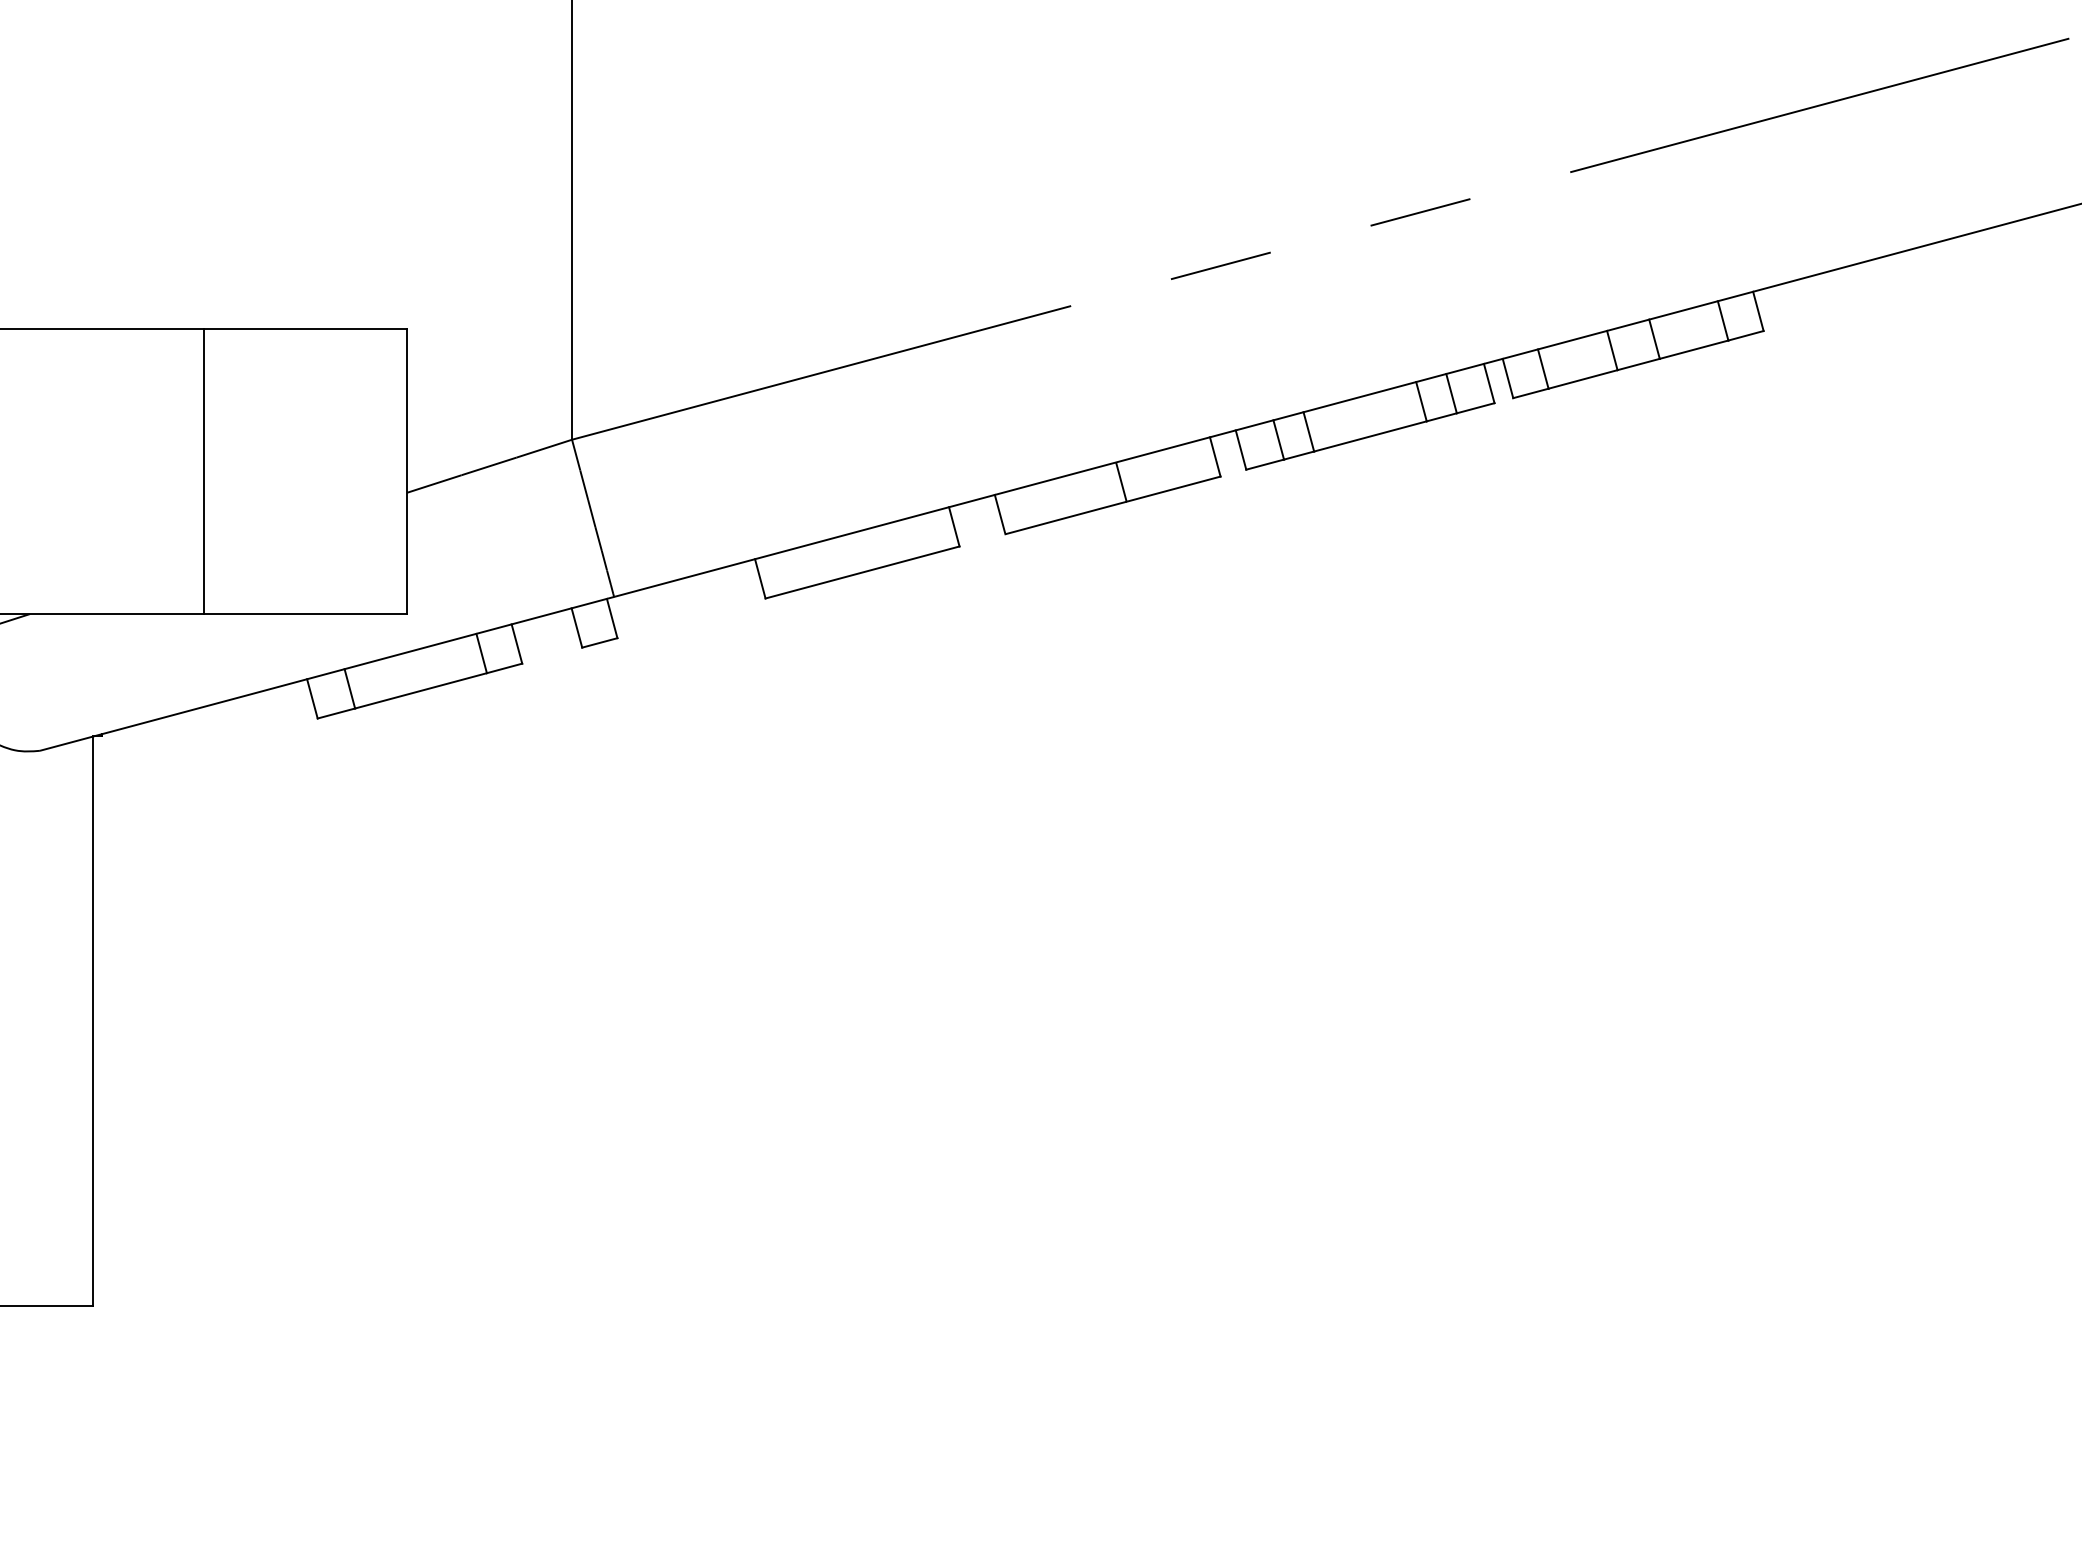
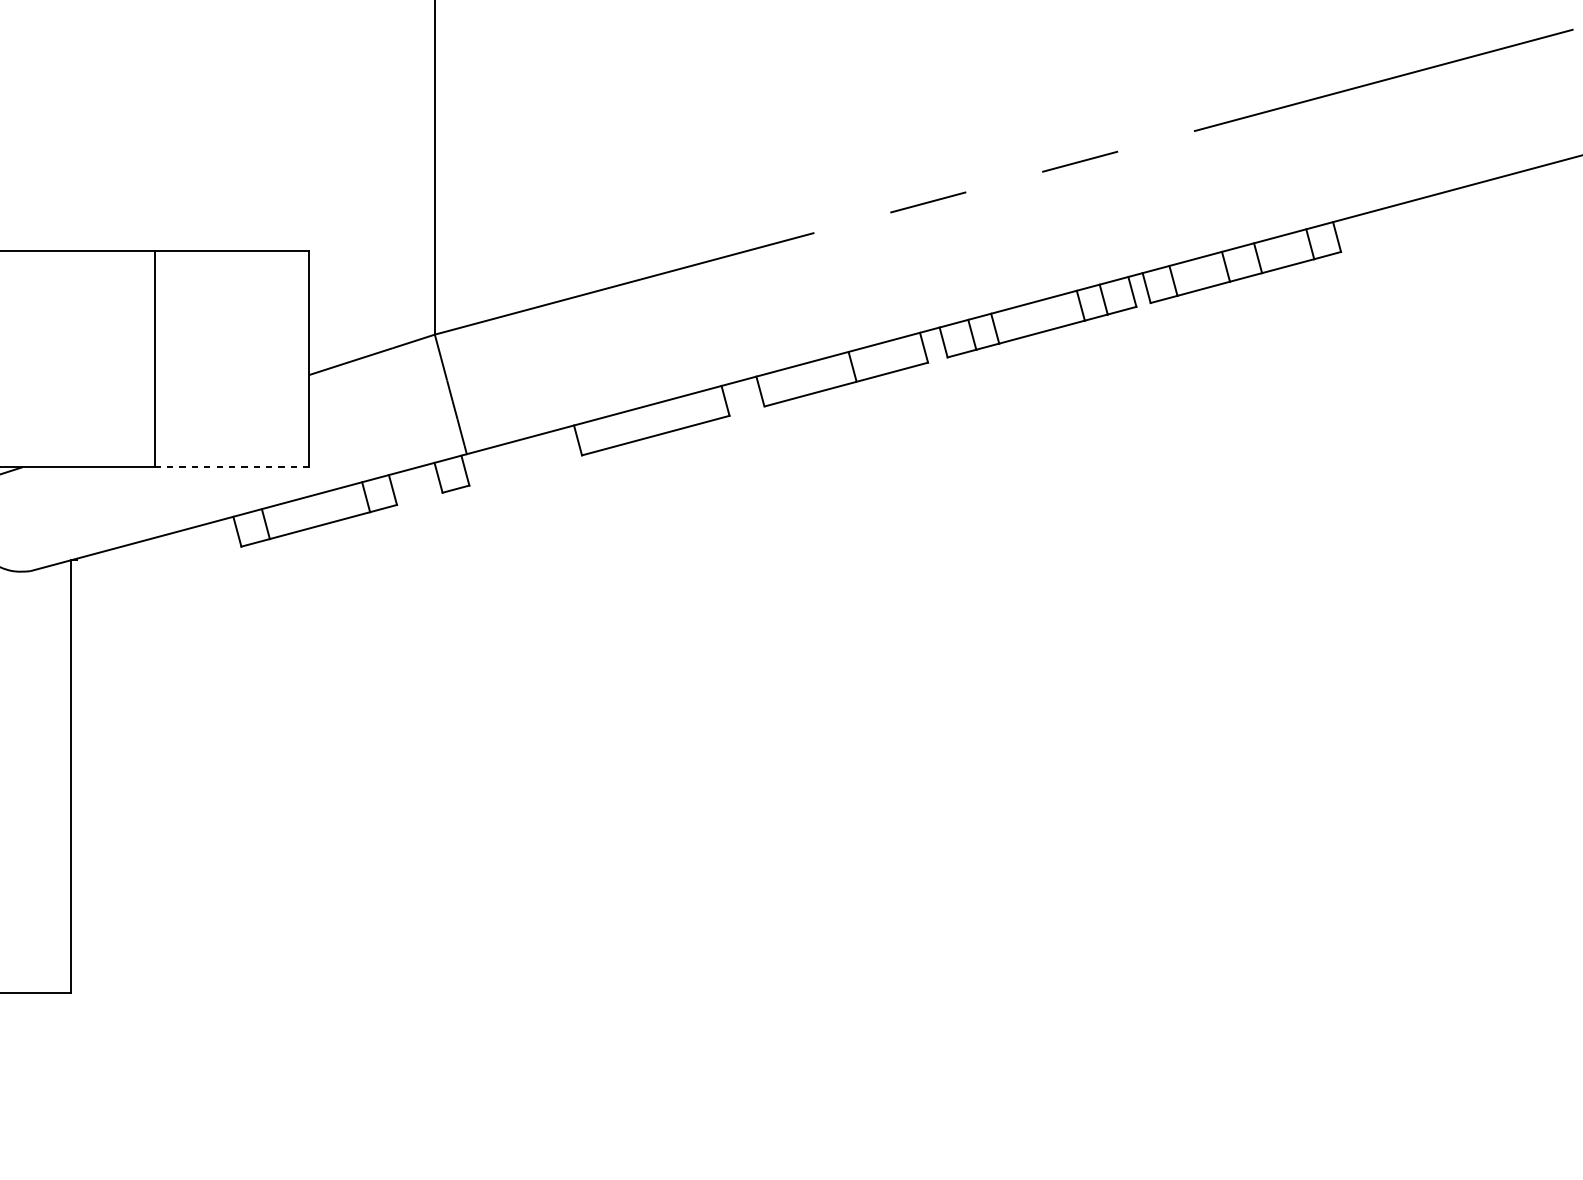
line: (305, 614) -> (232, 467), solid -> dashed

